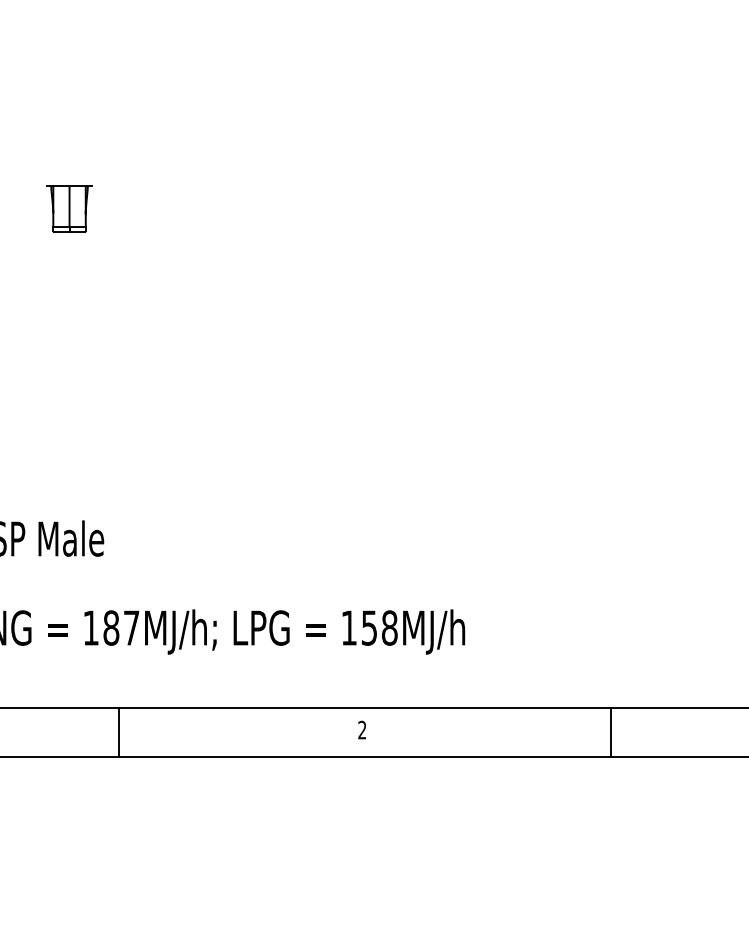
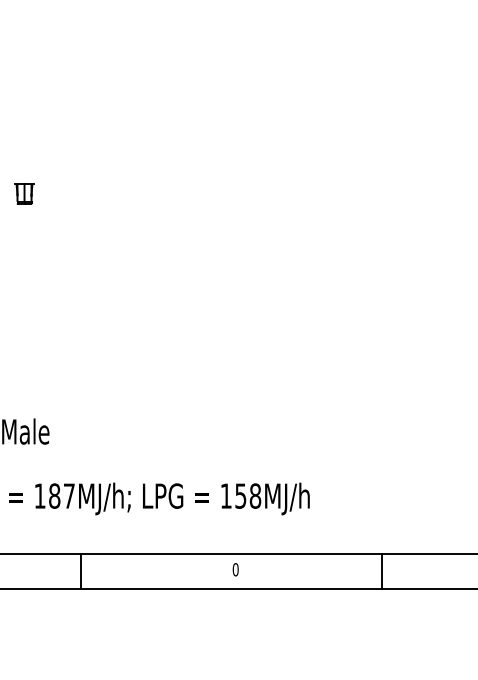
part: (69, 208) -> (24, 193), size x0.6
text: (362, 729) -> (235, 569), 2 -> 0
line: (119, 732) -> (80, 571), moved
line: (611, 732) -> (382, 571), moved

